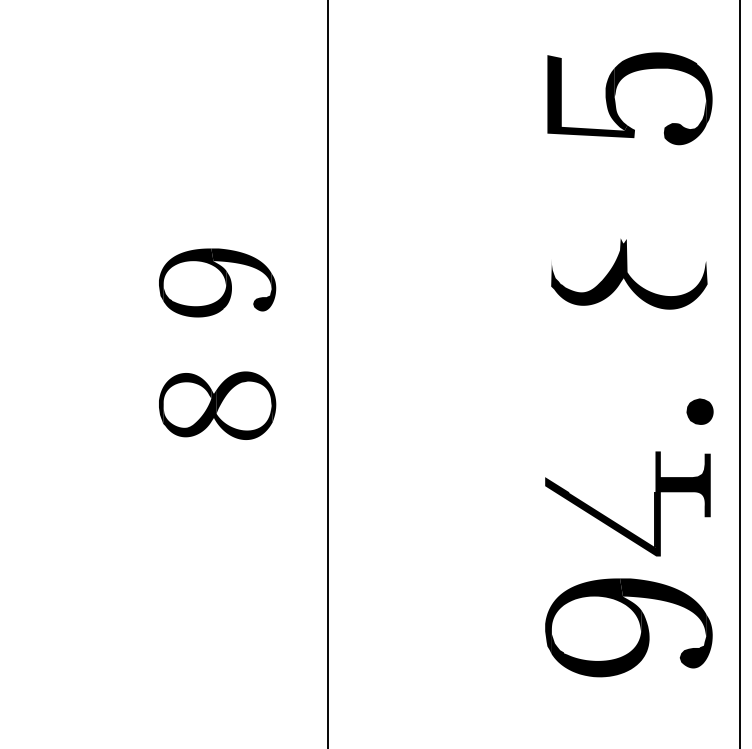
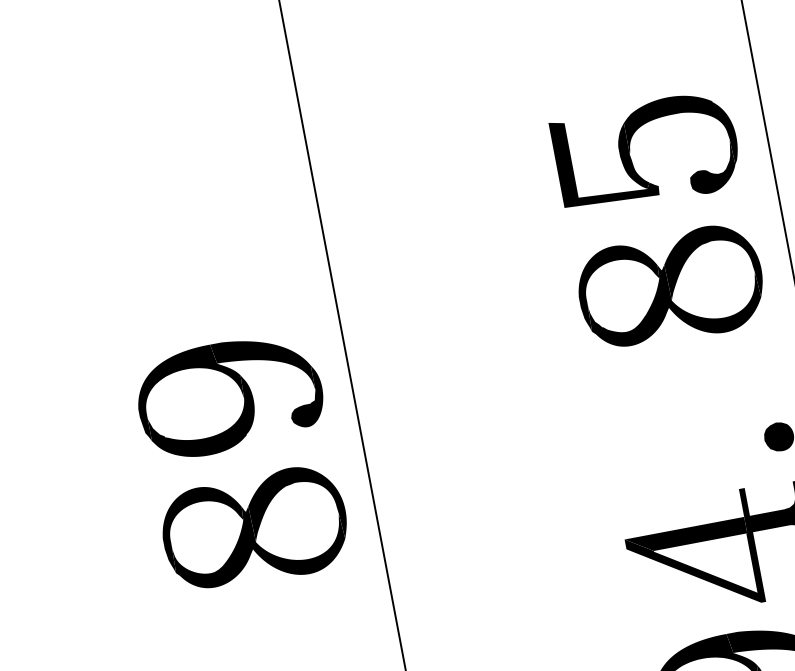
part: (615, 100) -> (631, 158), moved
fill: (669, 247) -> (712, 265), added
fill: (582, 249) -> (618, 285), added
part: (217, 282) -> (229, 395), size x1.43
part: (217, 405) -> (254, 528), size x1.43
fill: (600, 512) -> (691, 566), added

